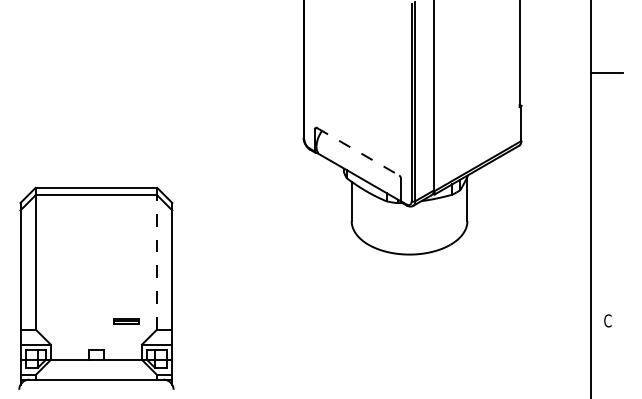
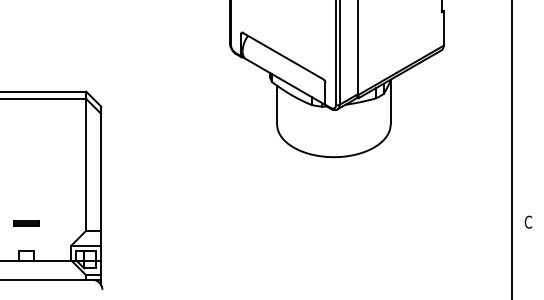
line: (358, 151) -> (283, 56), dashed -> solid
line: (157, 261) -> (86, 163), dashed -> solid
part: (126, 321) -> (26, 222), moved

